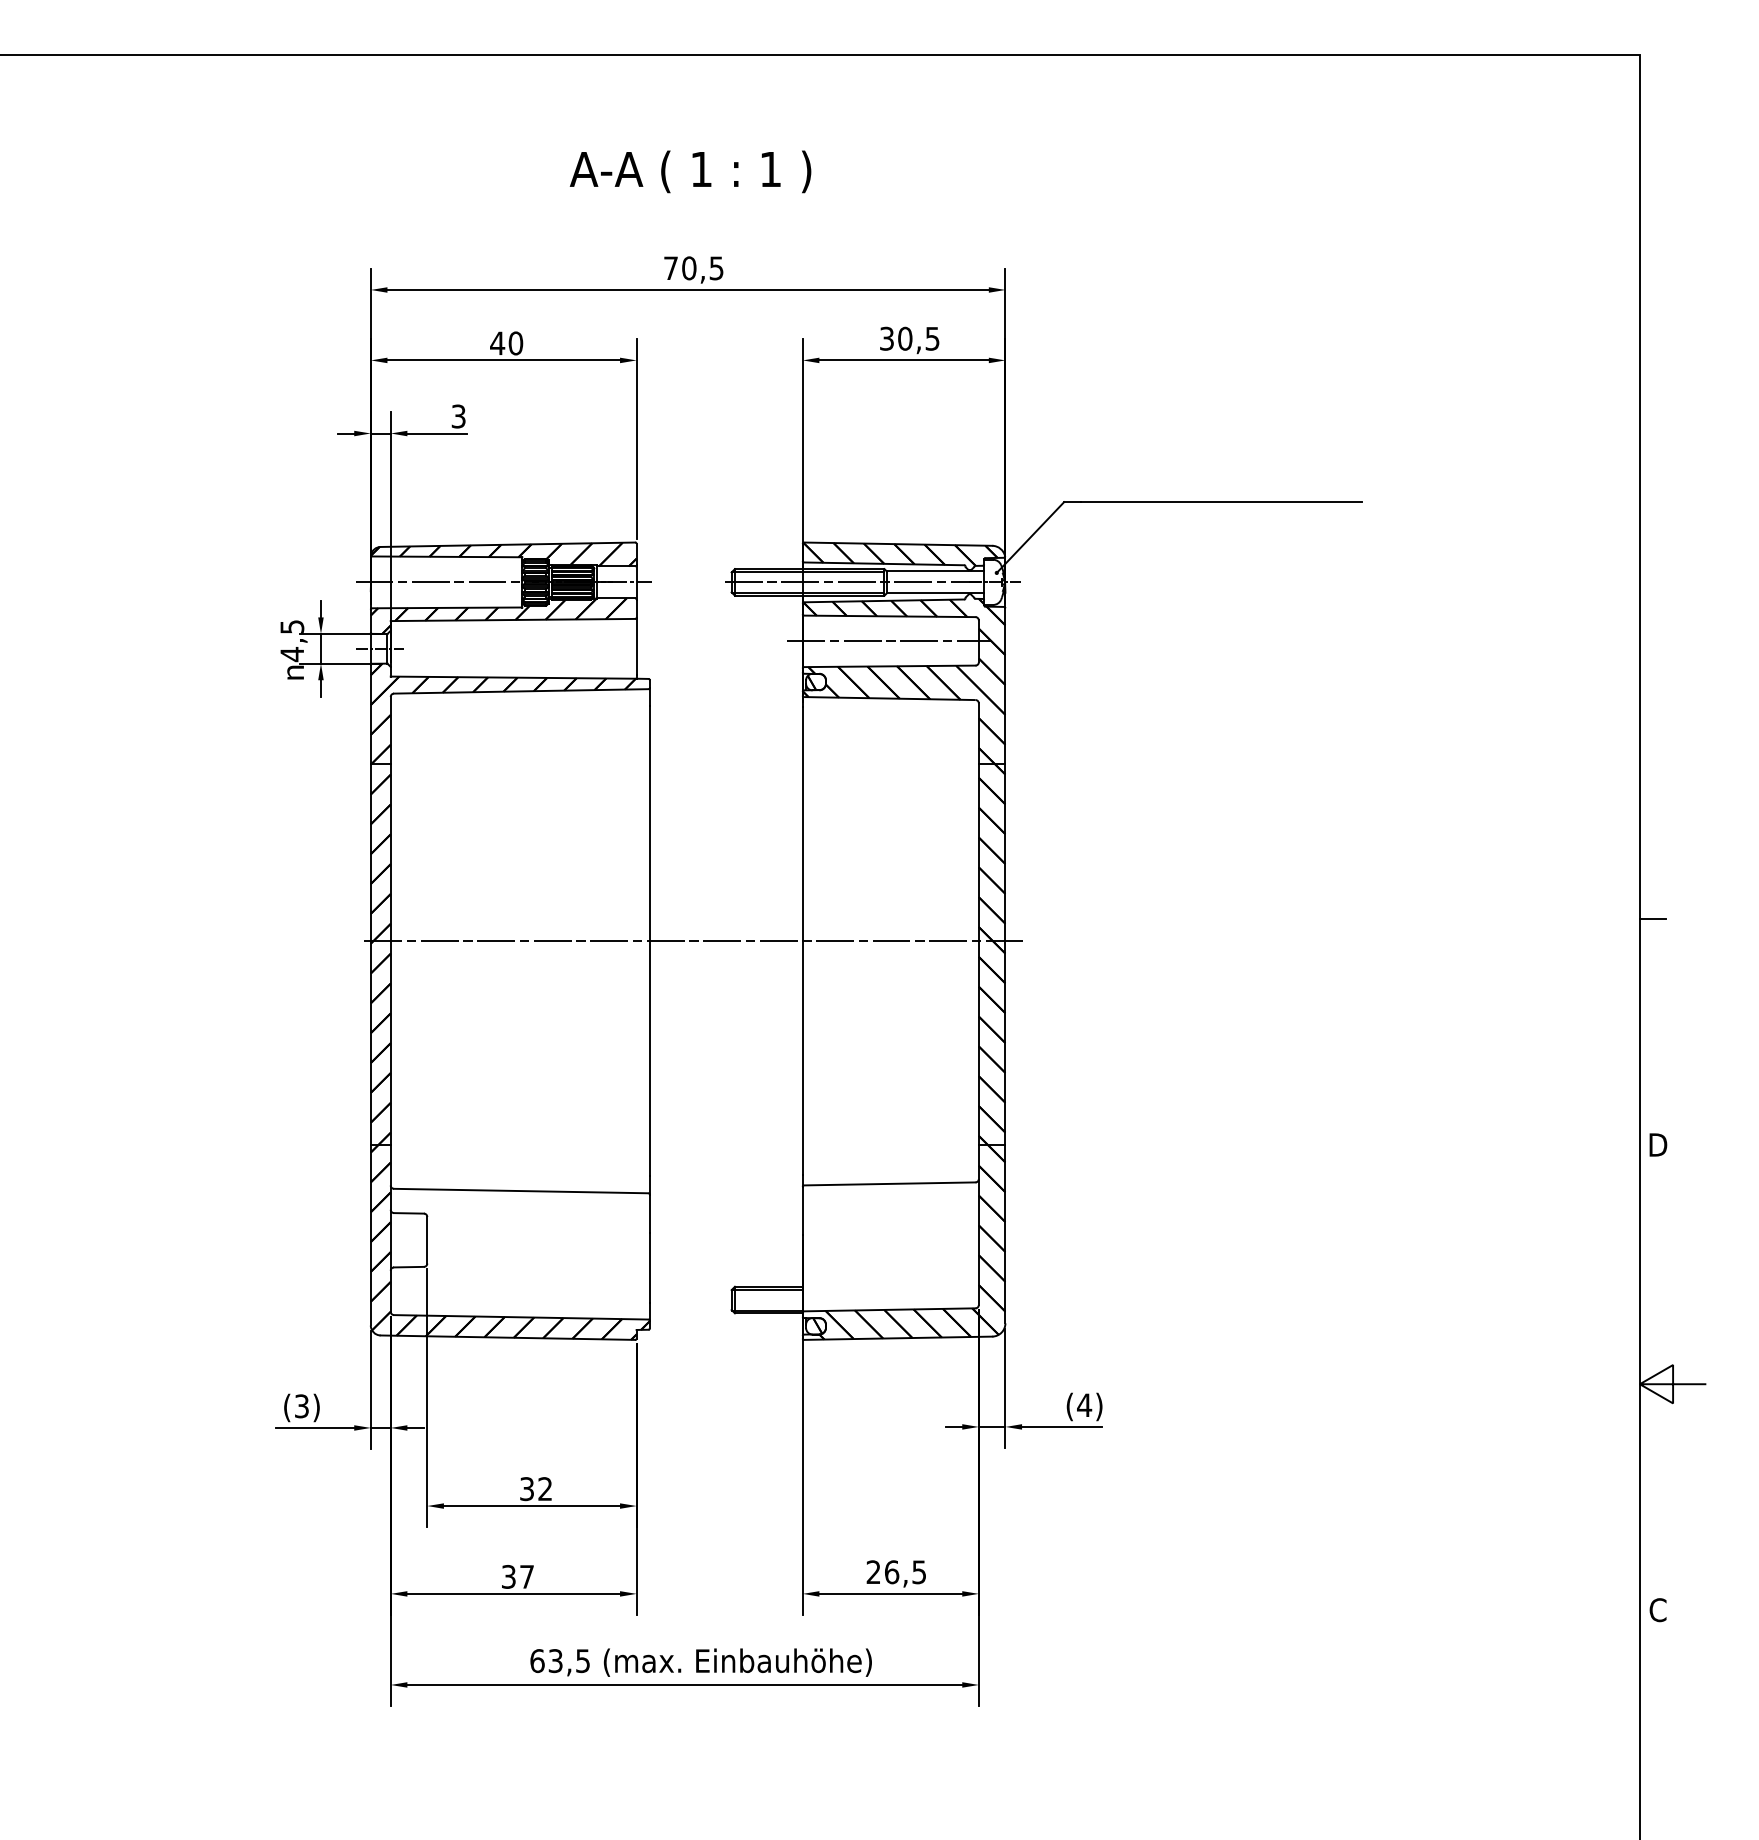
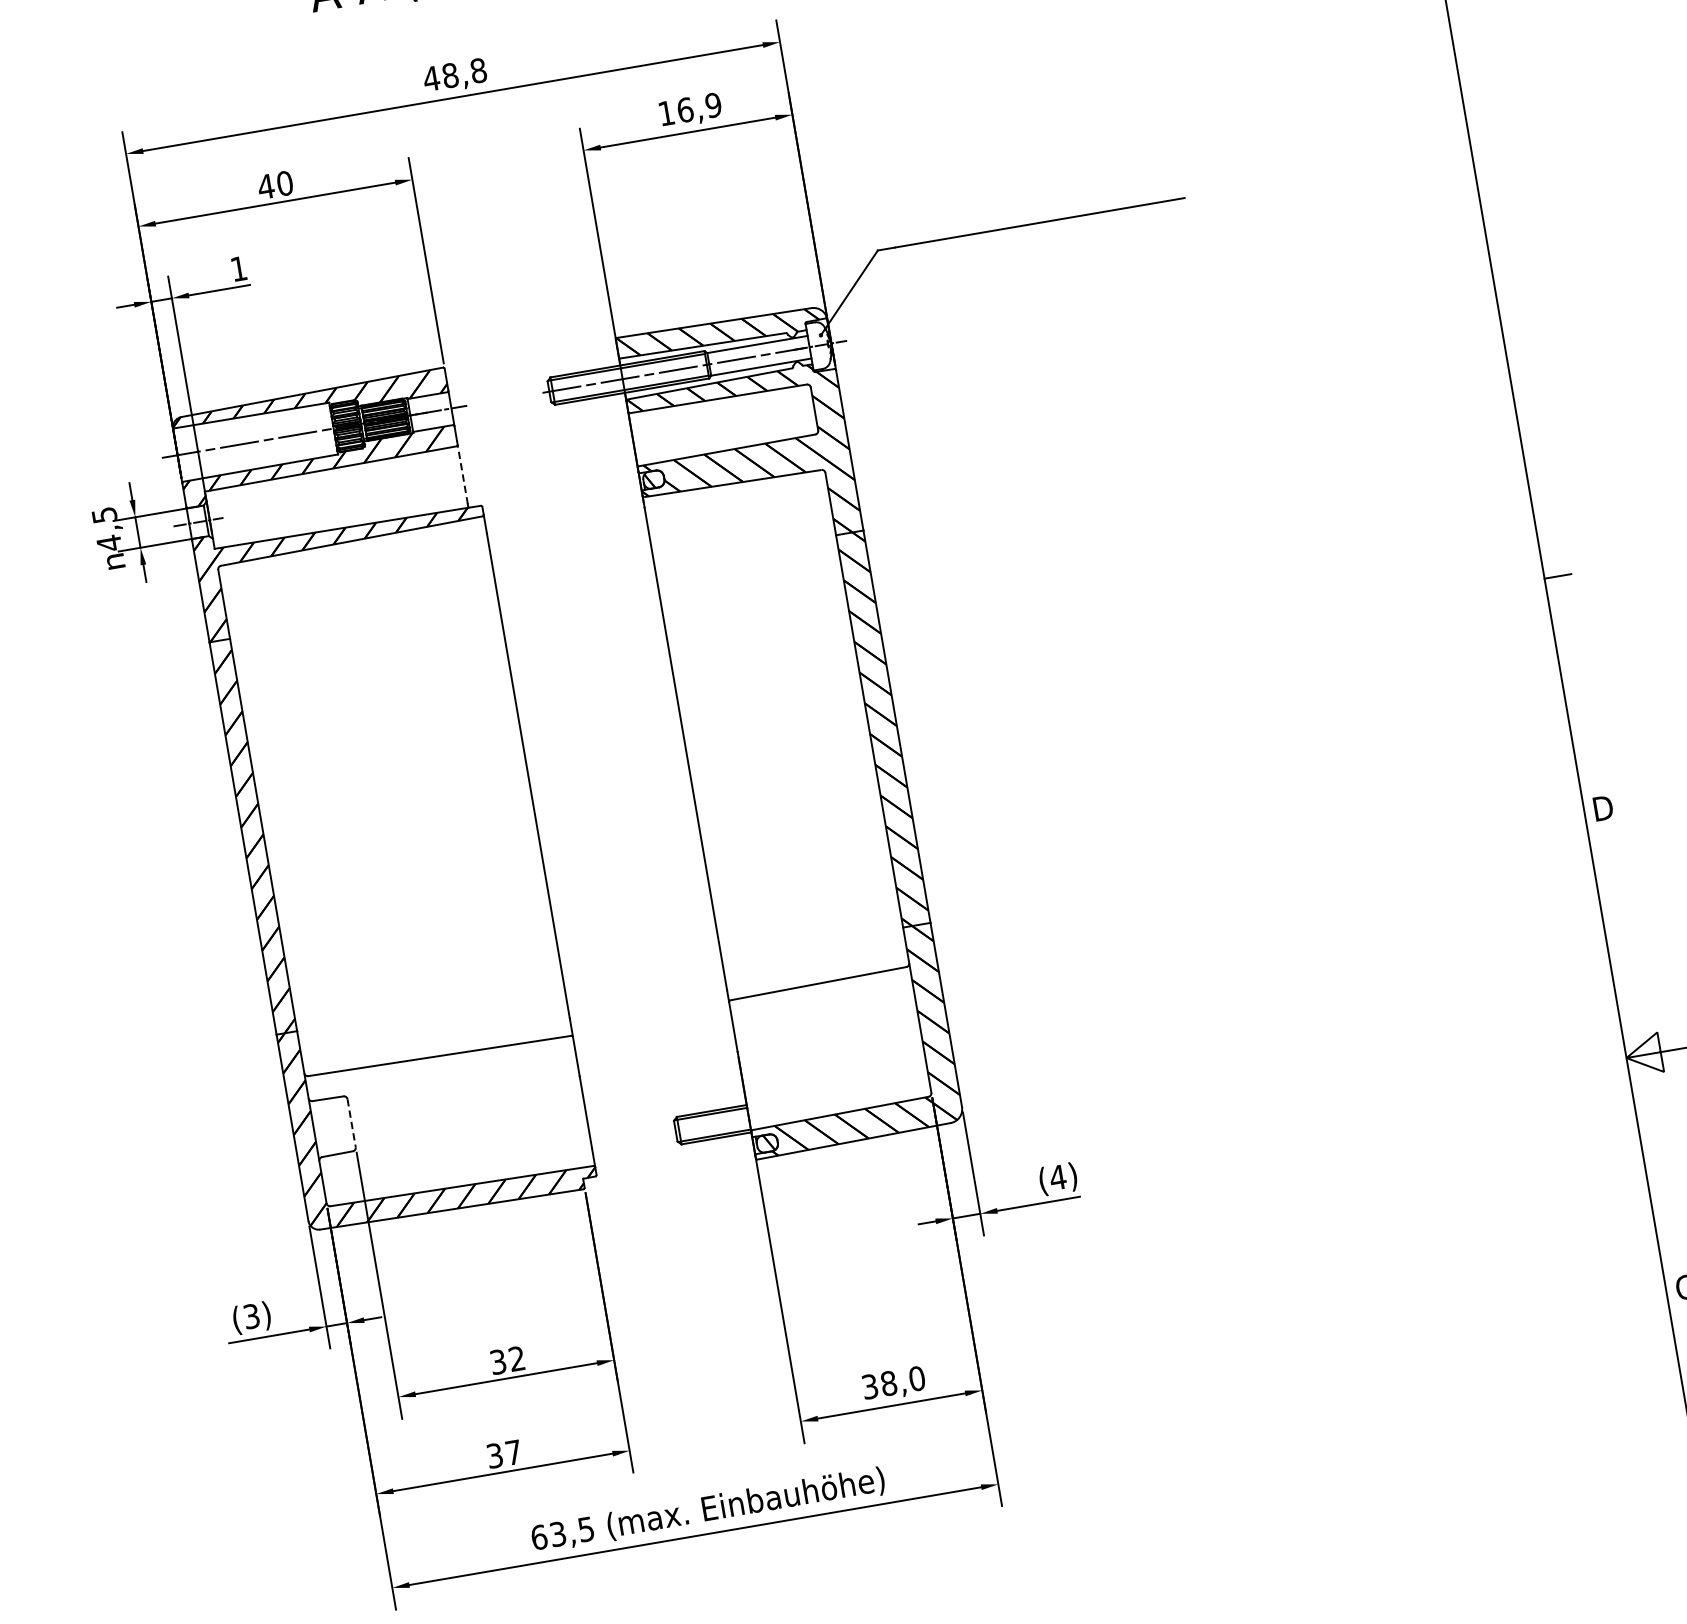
text: (693, 268) -> (454, 75), 70,5 -> 48,8
text: (909, 338) -> (689, 109), 30,5 -> 16,9
text: (458, 416) -> (238, 268), 3 -> 1
line: (889, 641) -> (722, 424), removed
line: (636, 646) -> (462, 474), solid -> dashed
line: (693, 941) -> (573, 768), removed
line: (427, 1240) -> (351, 1123), solid -> dashed
text: (896, 1572) -> (893, 1382), 26,5 -> 38,0

